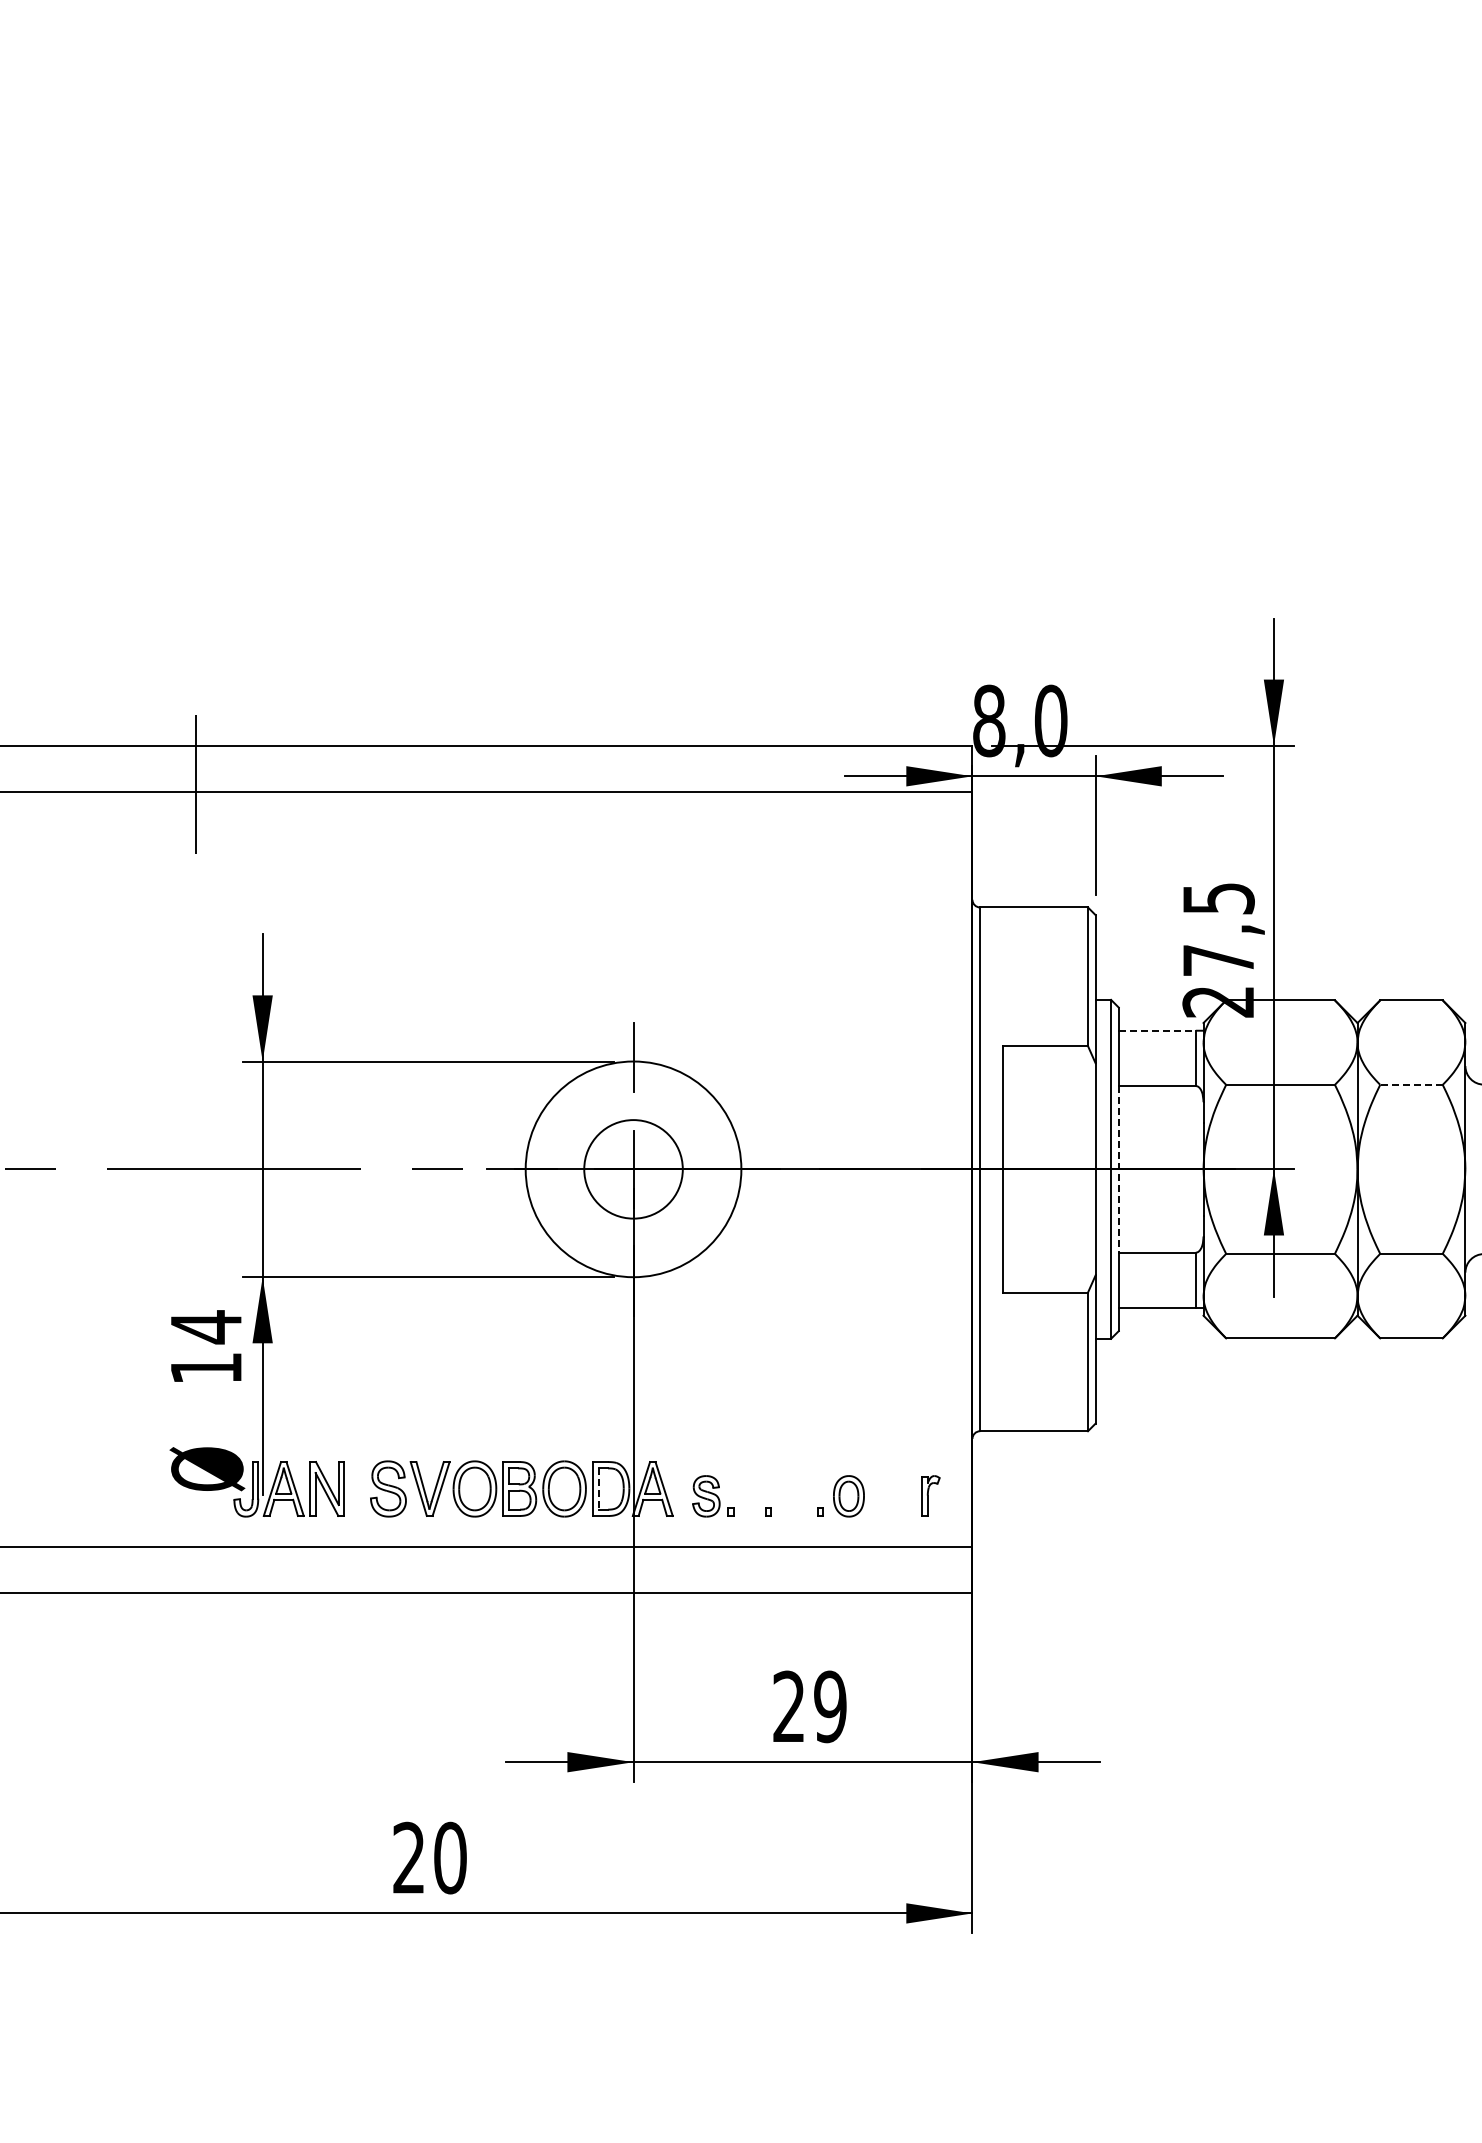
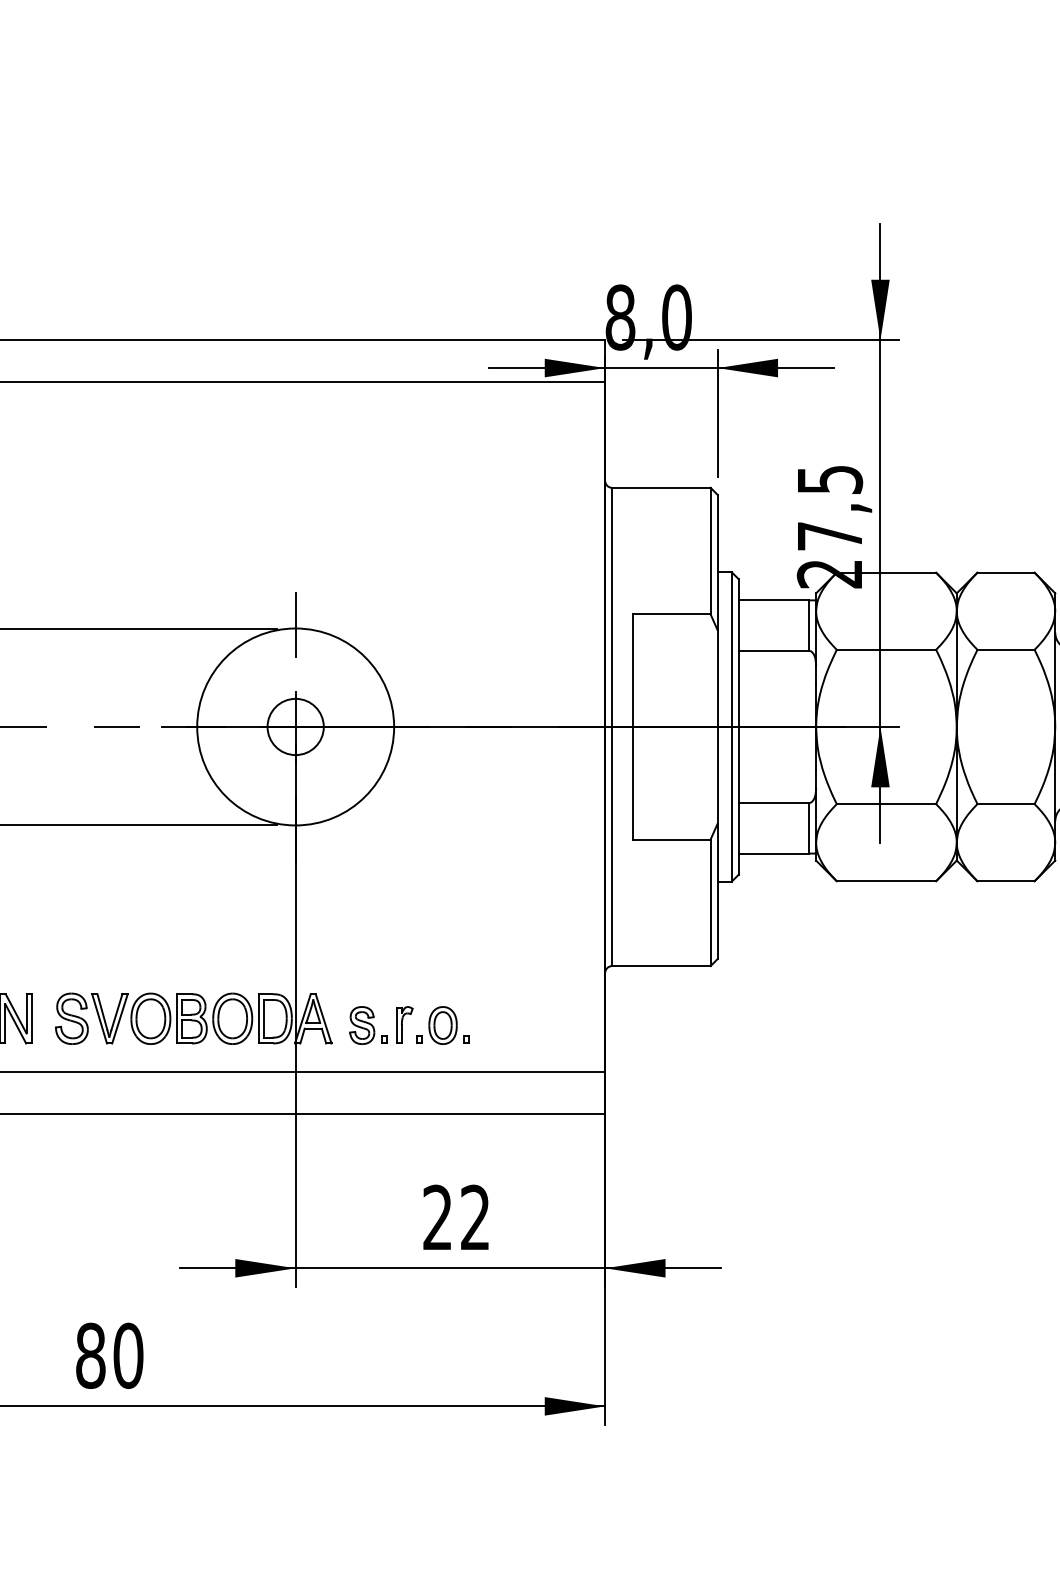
line: (1157, 1030) -> (774, 600), dashed -> solid
line: (1411, 1084) -> (1006, 649), dashed -> solid
circle: (633, 1169) -> (295, 727), size x0.62
line: (1118, 1169) -> (738, 727), dashed -> solid
line: (598, 1489) -> (263, 1019), dashed -> solid
part: (930, 1495) -> (404, 1024), moved
part: (848, 1496) -> (442, 1025), moved
text: (830, 1706) -> (475, 1217), 29 -> 22
text: (409, 1857) -> (91, 1355), 20 -> 80

